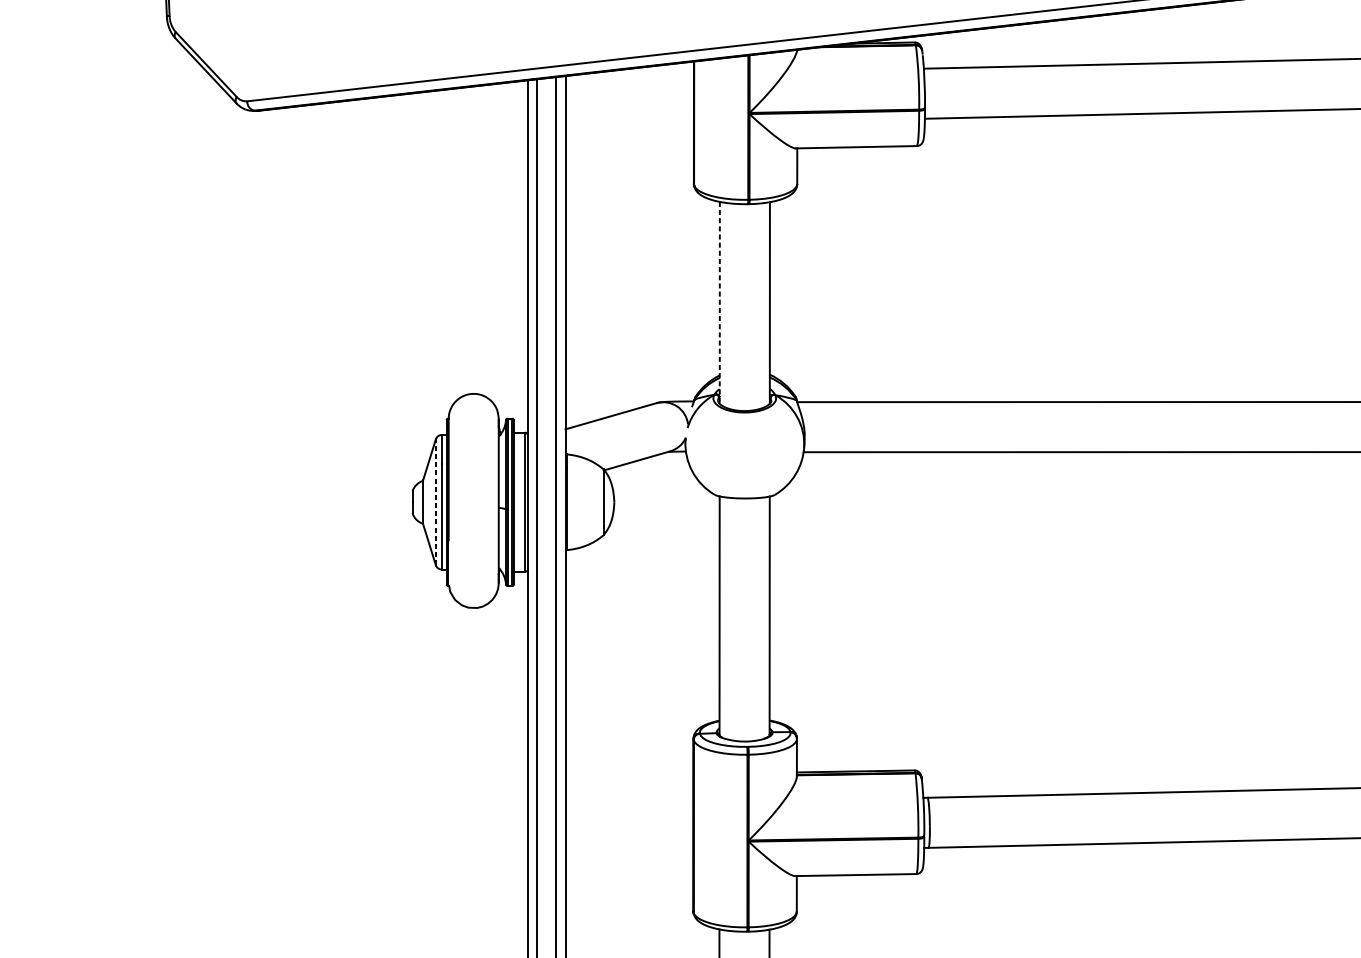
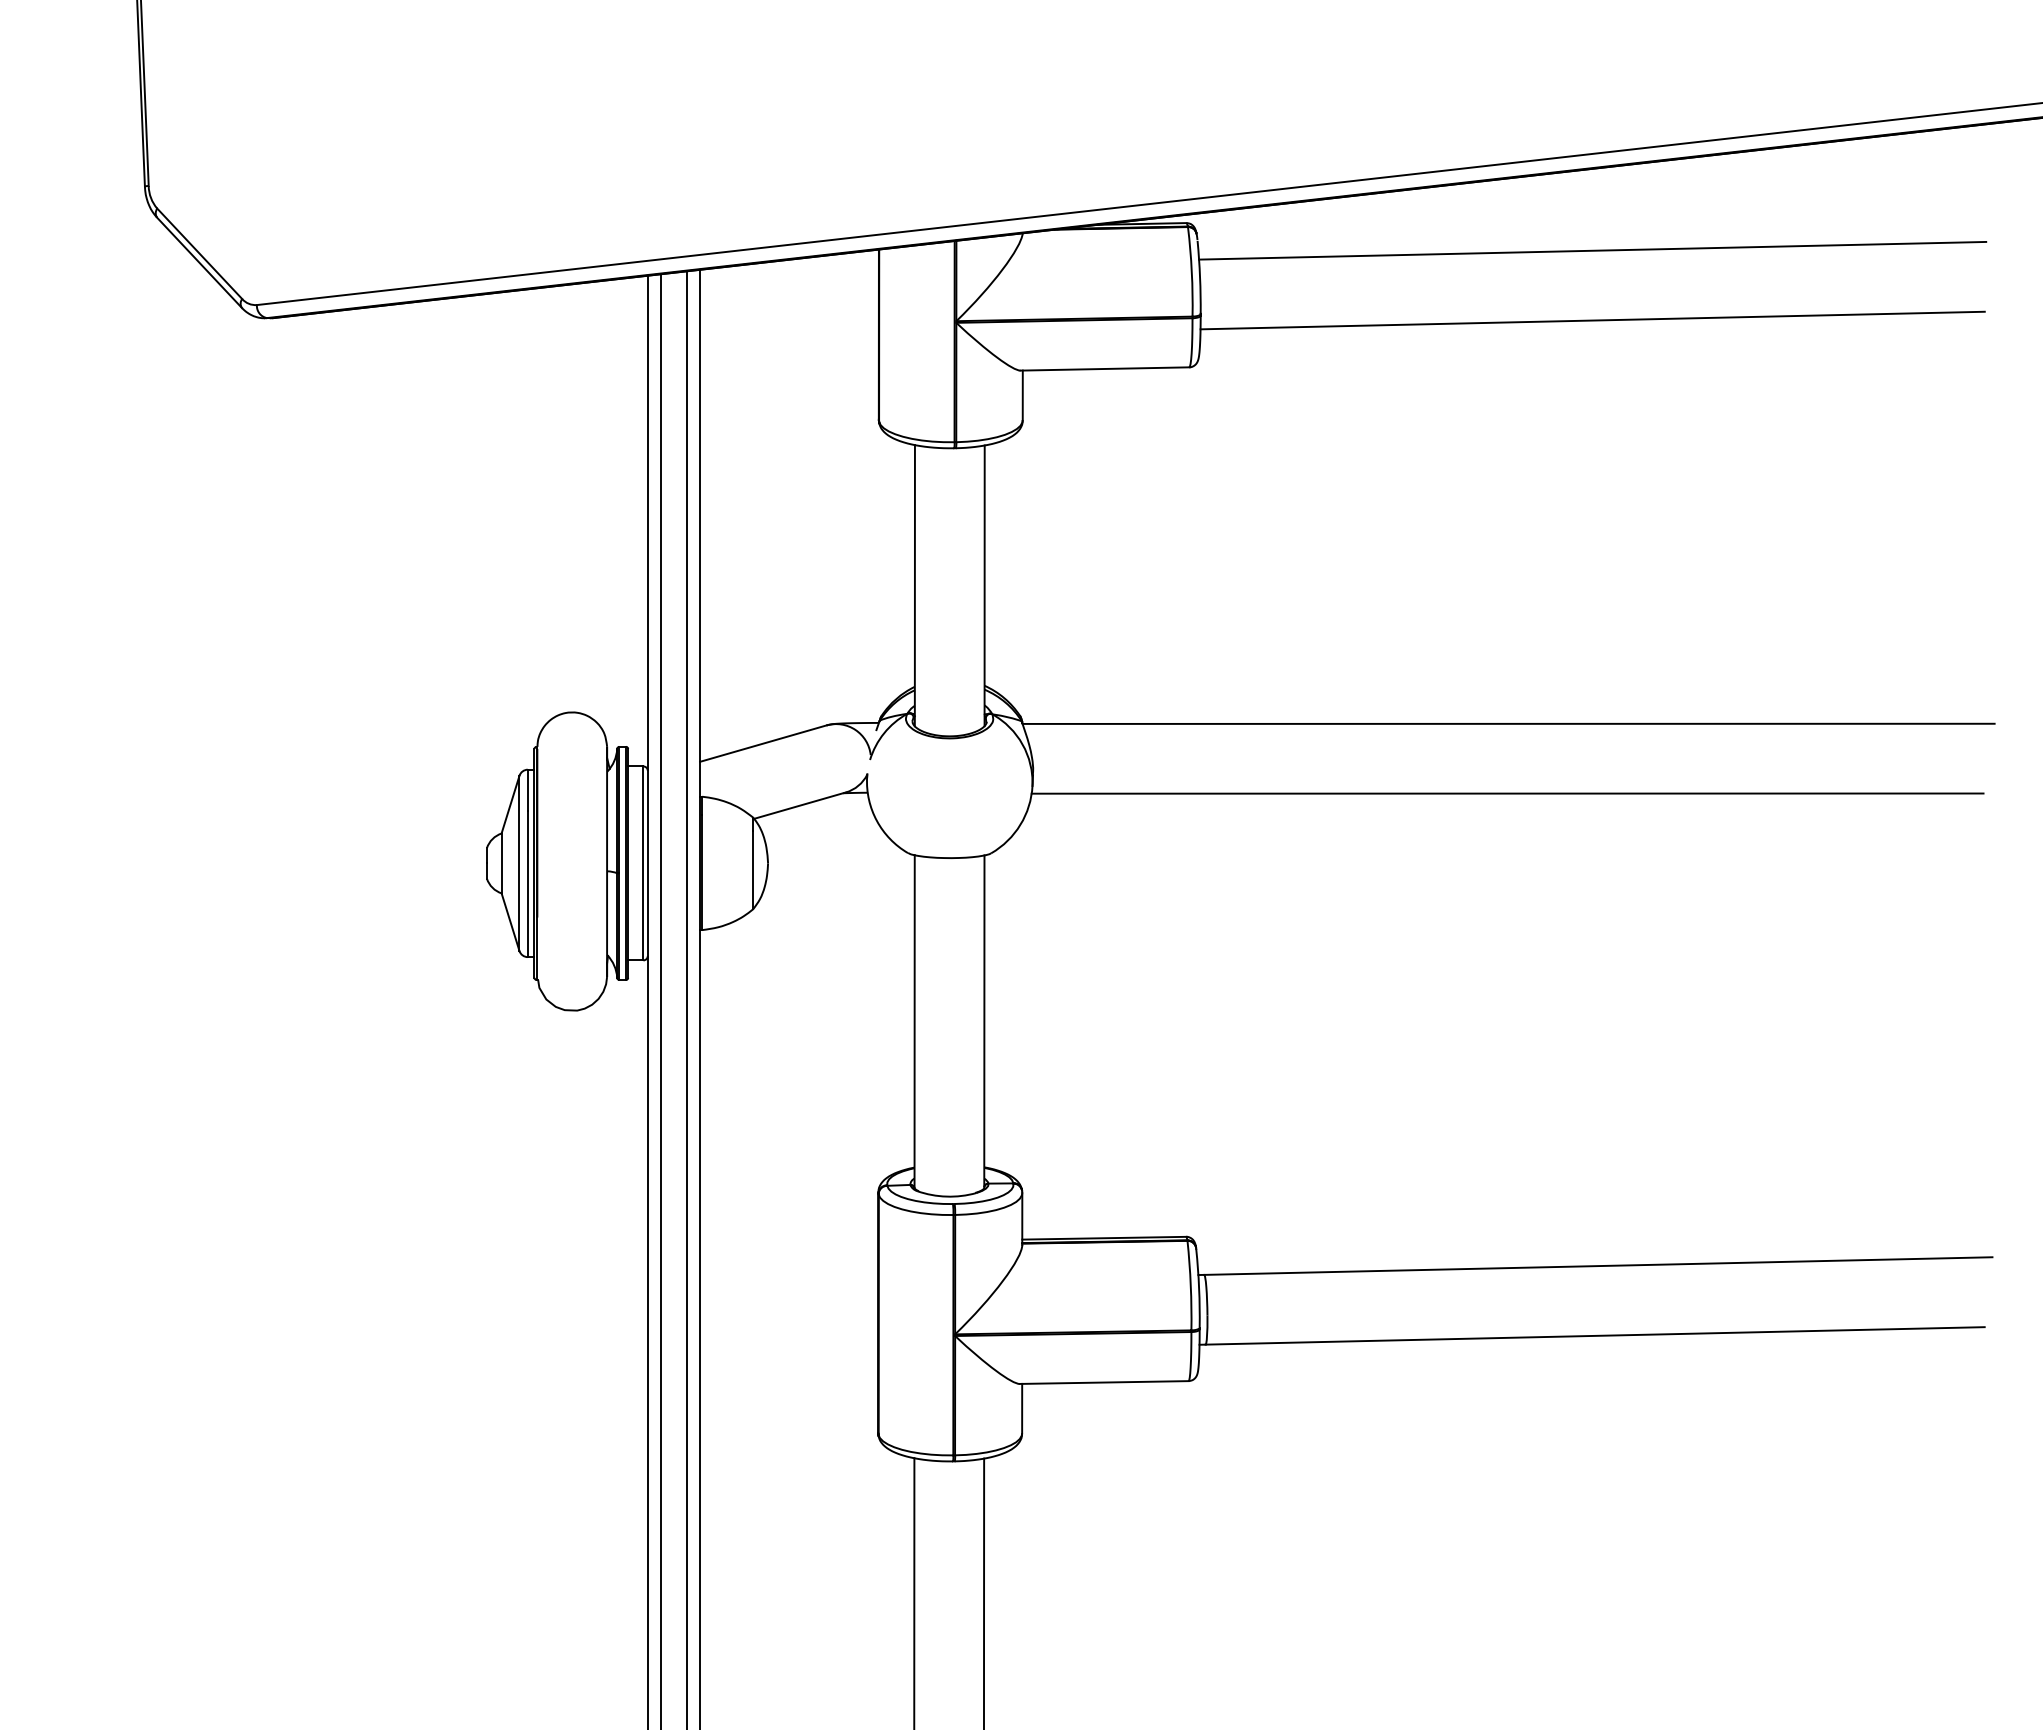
line: (719, 302) -> (914, 585), dashed -> solid
line: (435, 502) -> (519, 863), dashed -> solid

